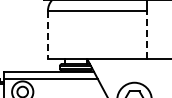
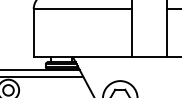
line: (47, 35) -> (33, 33), dashed -> solid
line: (146, 35) -> (132, 33), dashed -> solid

